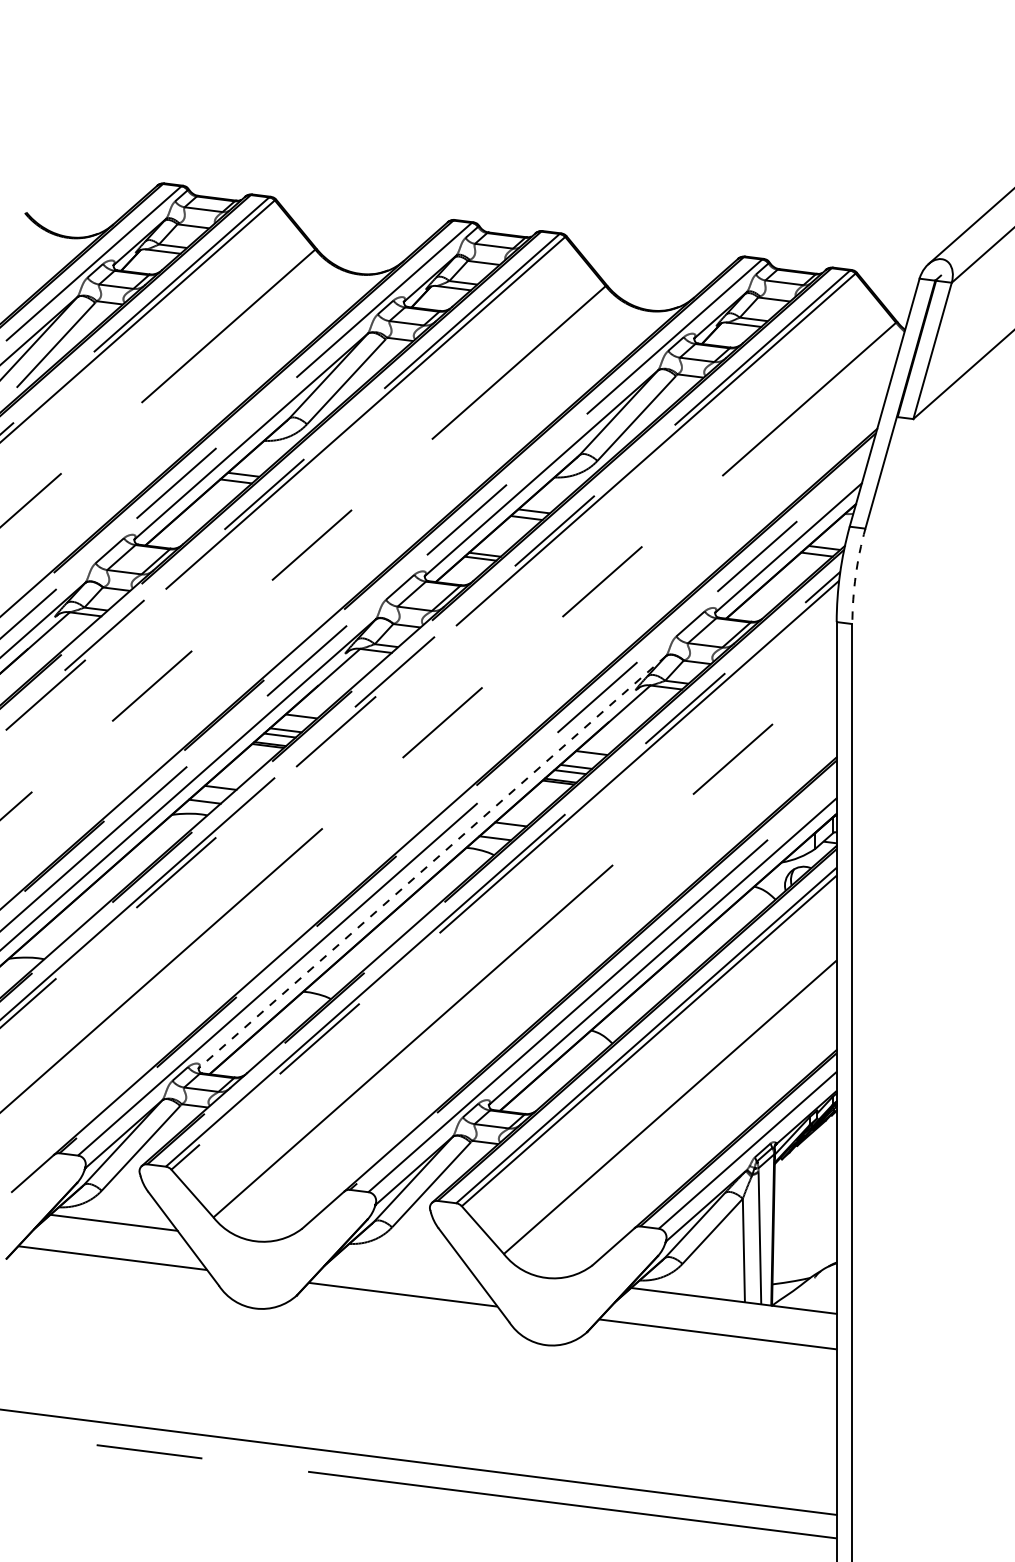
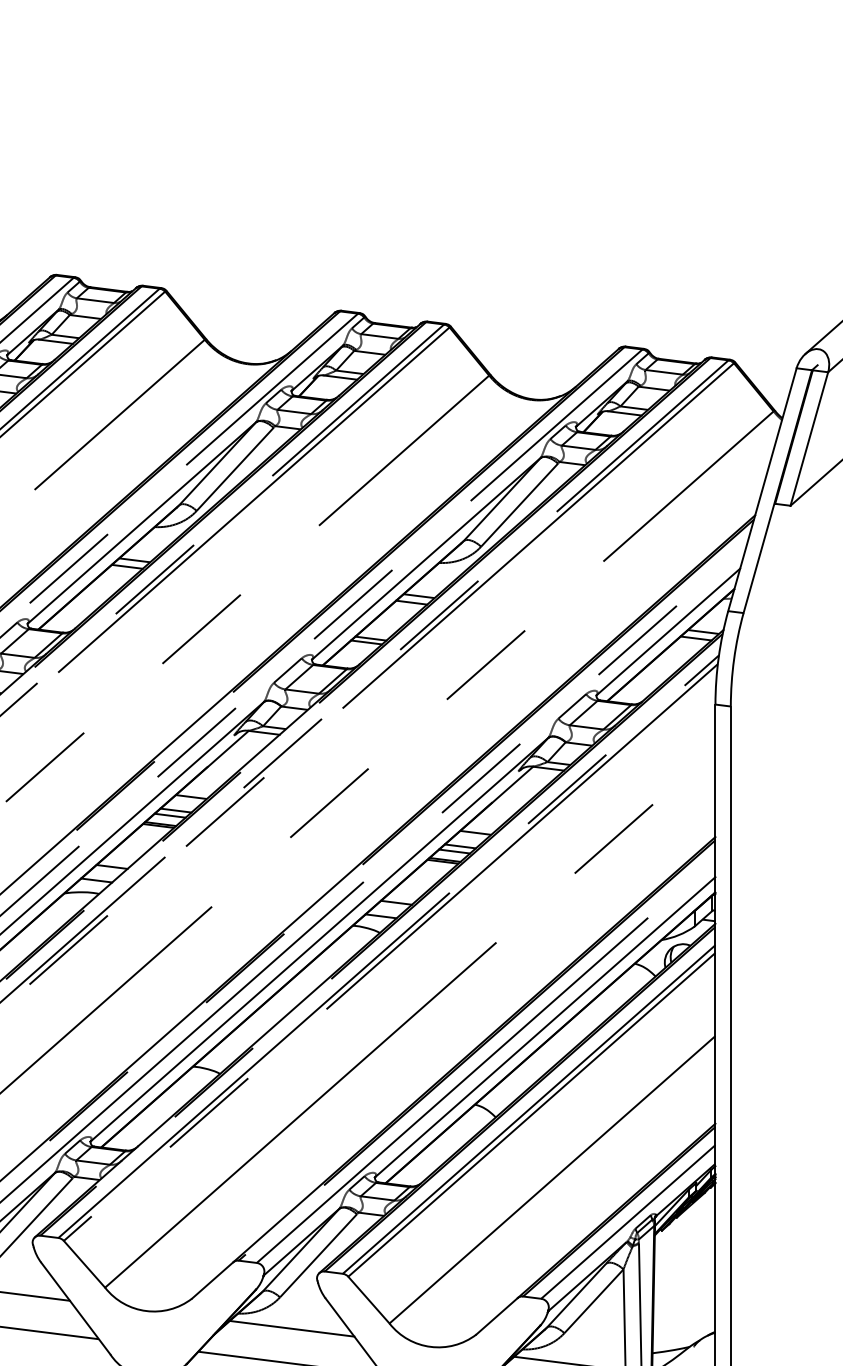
arc: (855, 575) -> (733, 658), dashed -> solid
line: (432, 862) -> (319, 940), dashed -> solid
line: (404, 1259) -> (292, 1328), added

